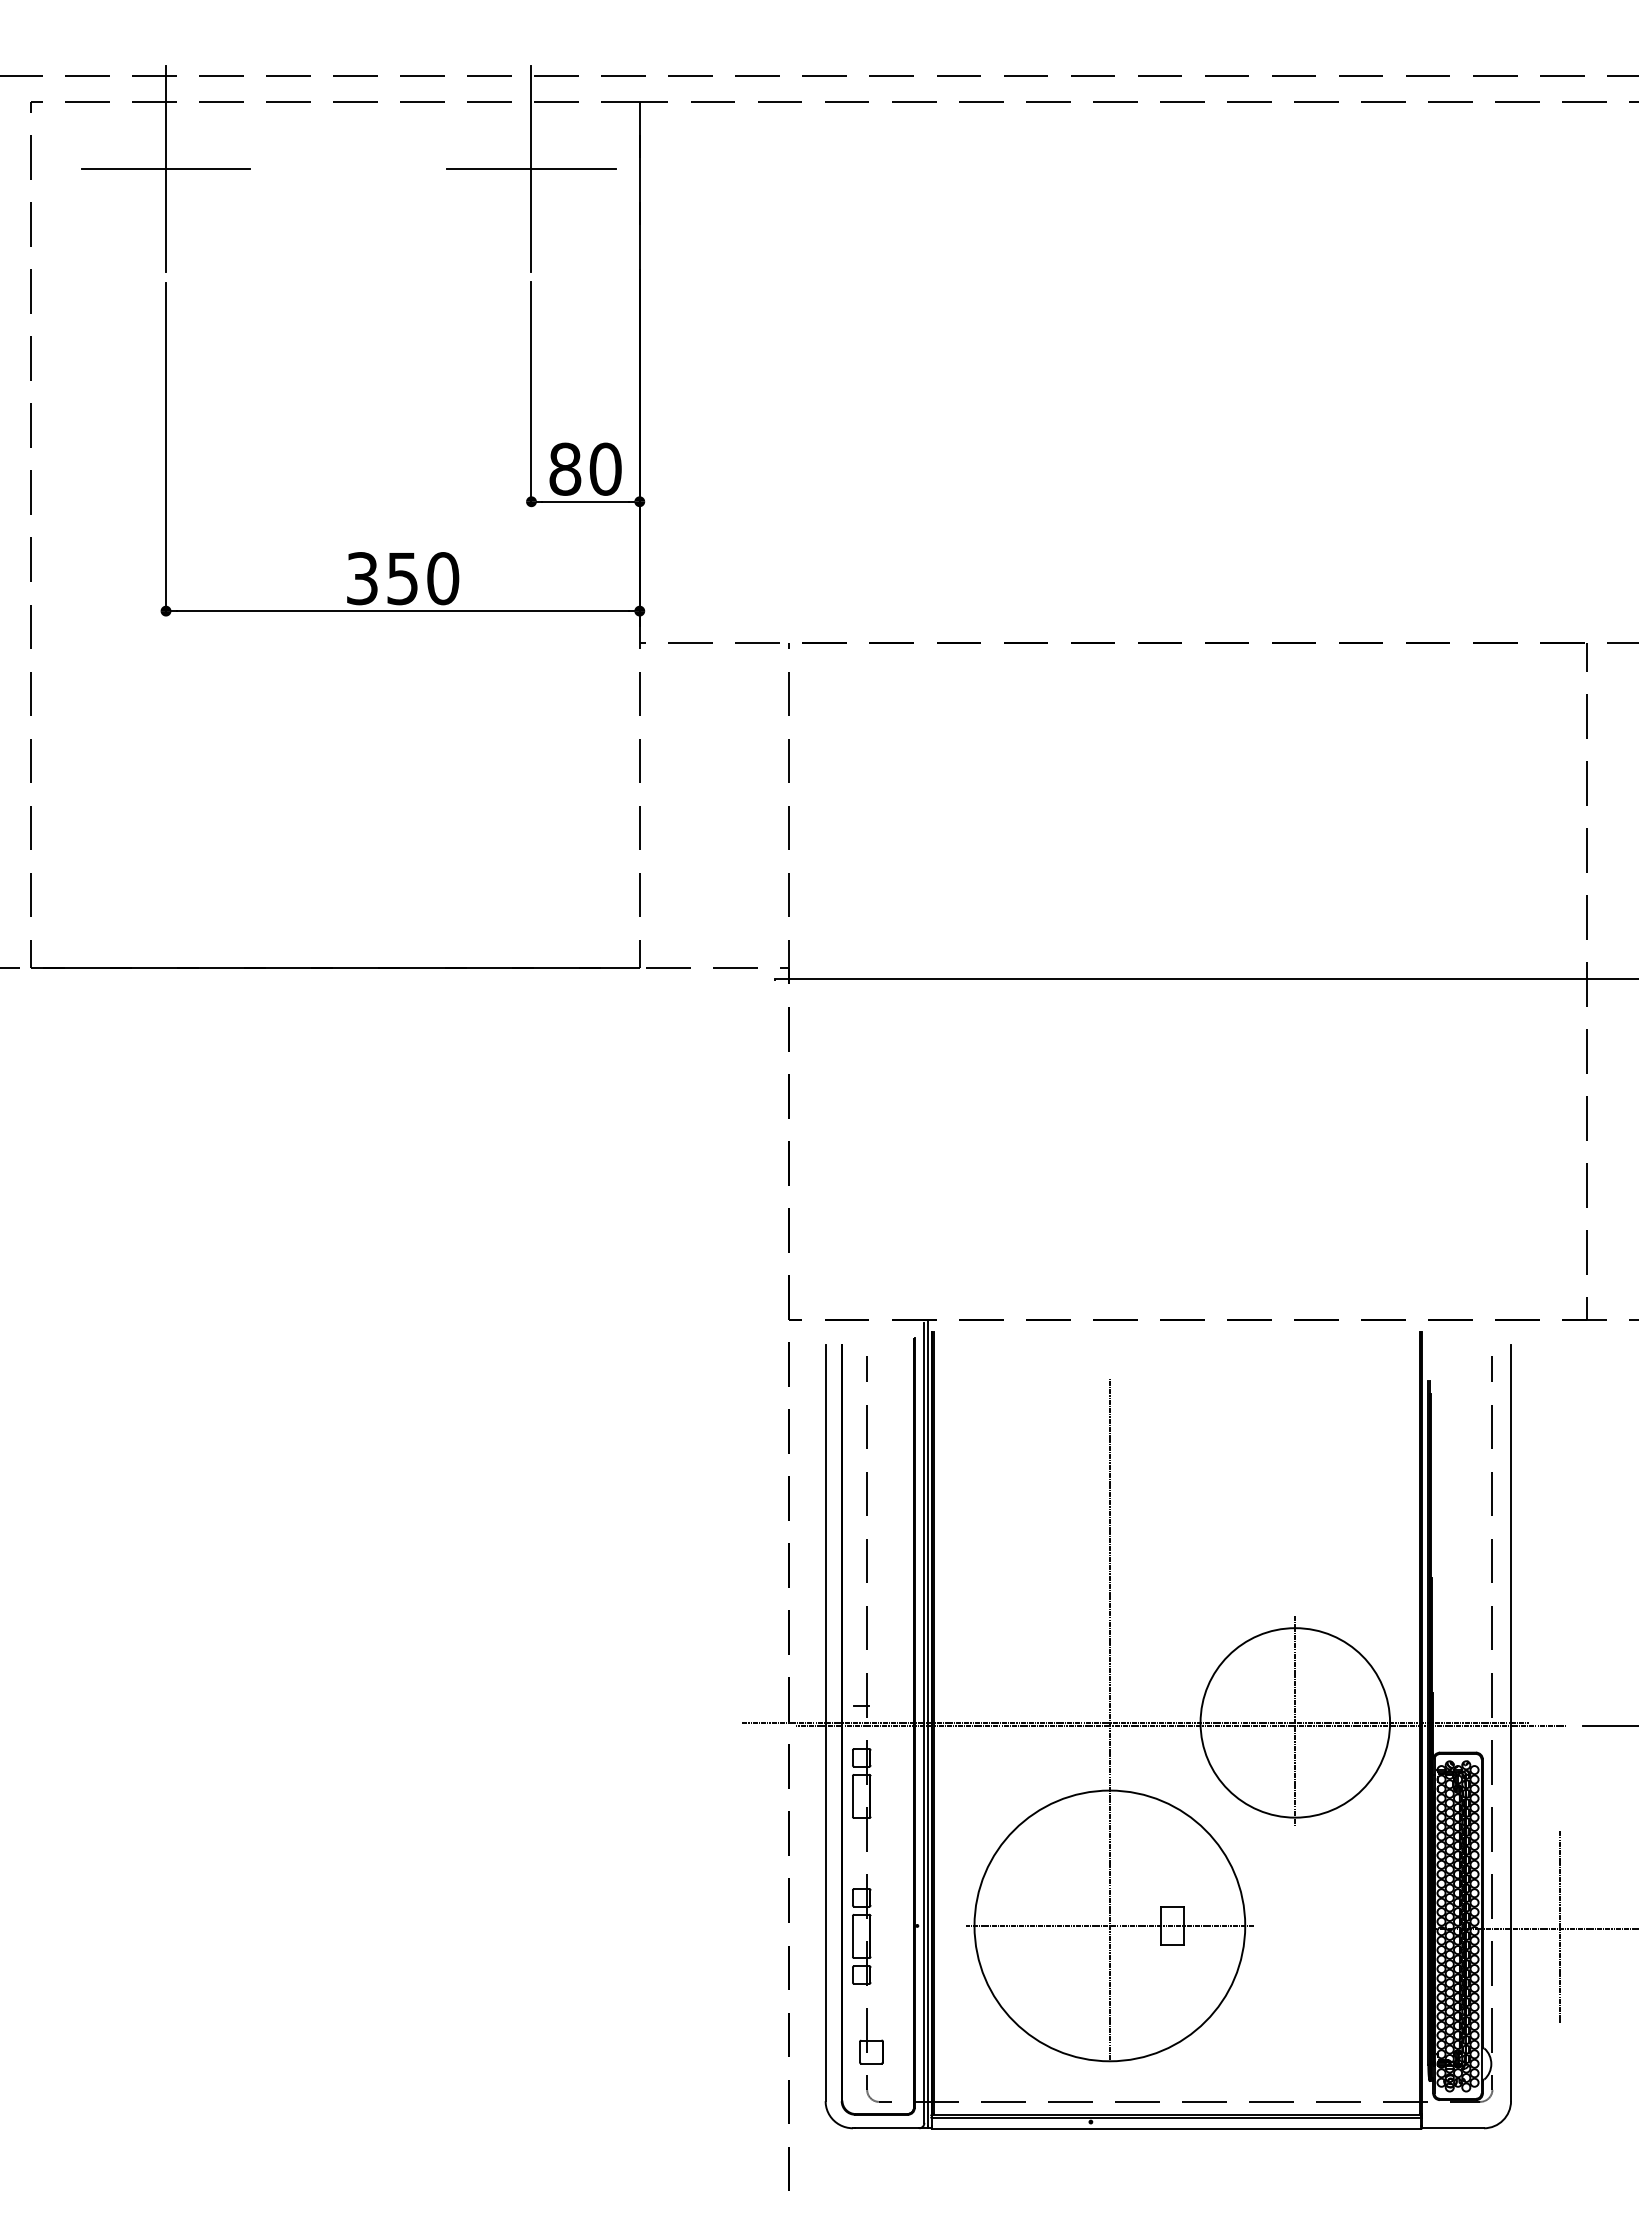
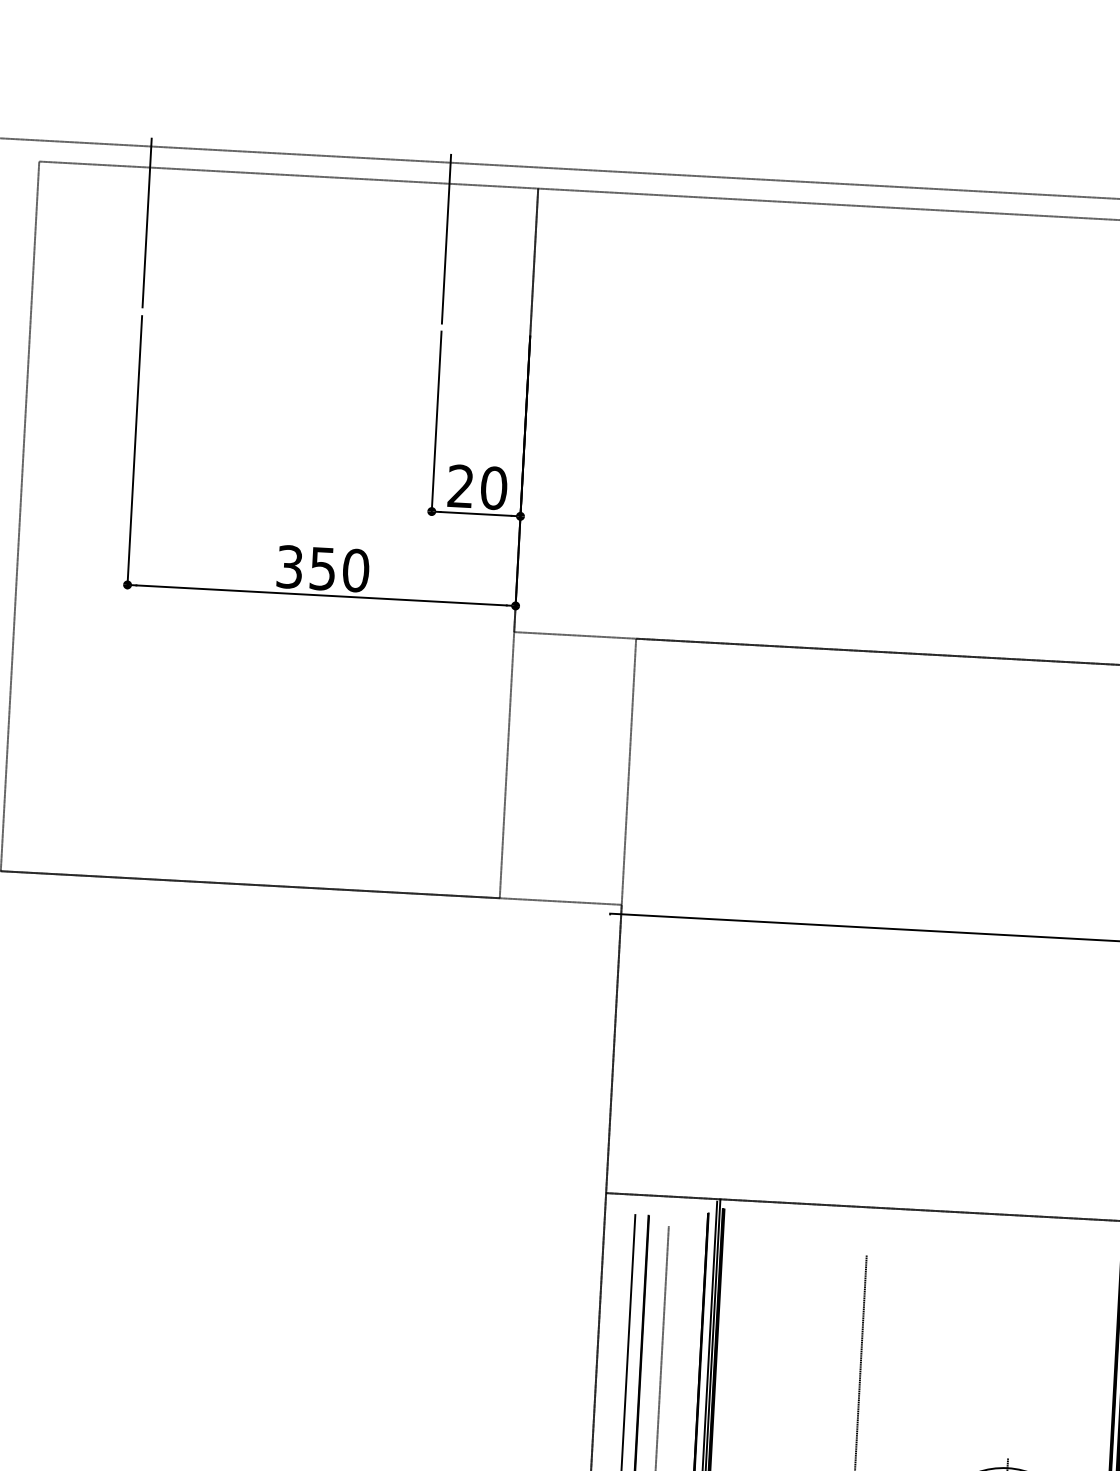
line: (165, 169) -> (146, 223), removed
line: (530, 169) -> (445, 239), removed
text: (565, 468) -> (461, 485), 80 -> 20

